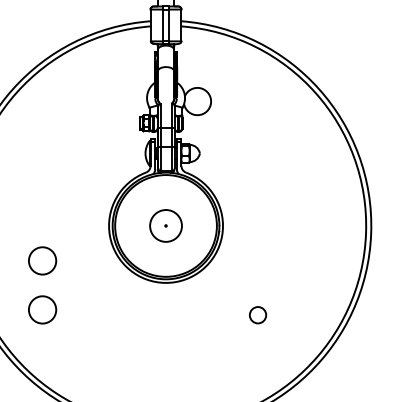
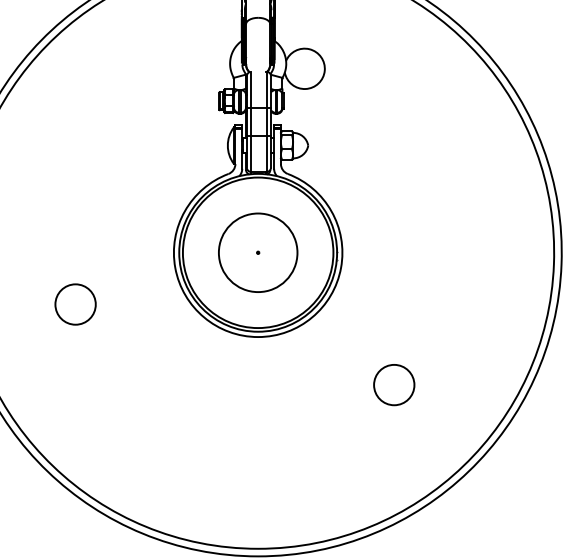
circle: (165, 225) -> (257, 252), size x1.67
circle: (42, 309) -> (75, 376), removed
circle: (257, 314) -> (393, 383), size x1.67

